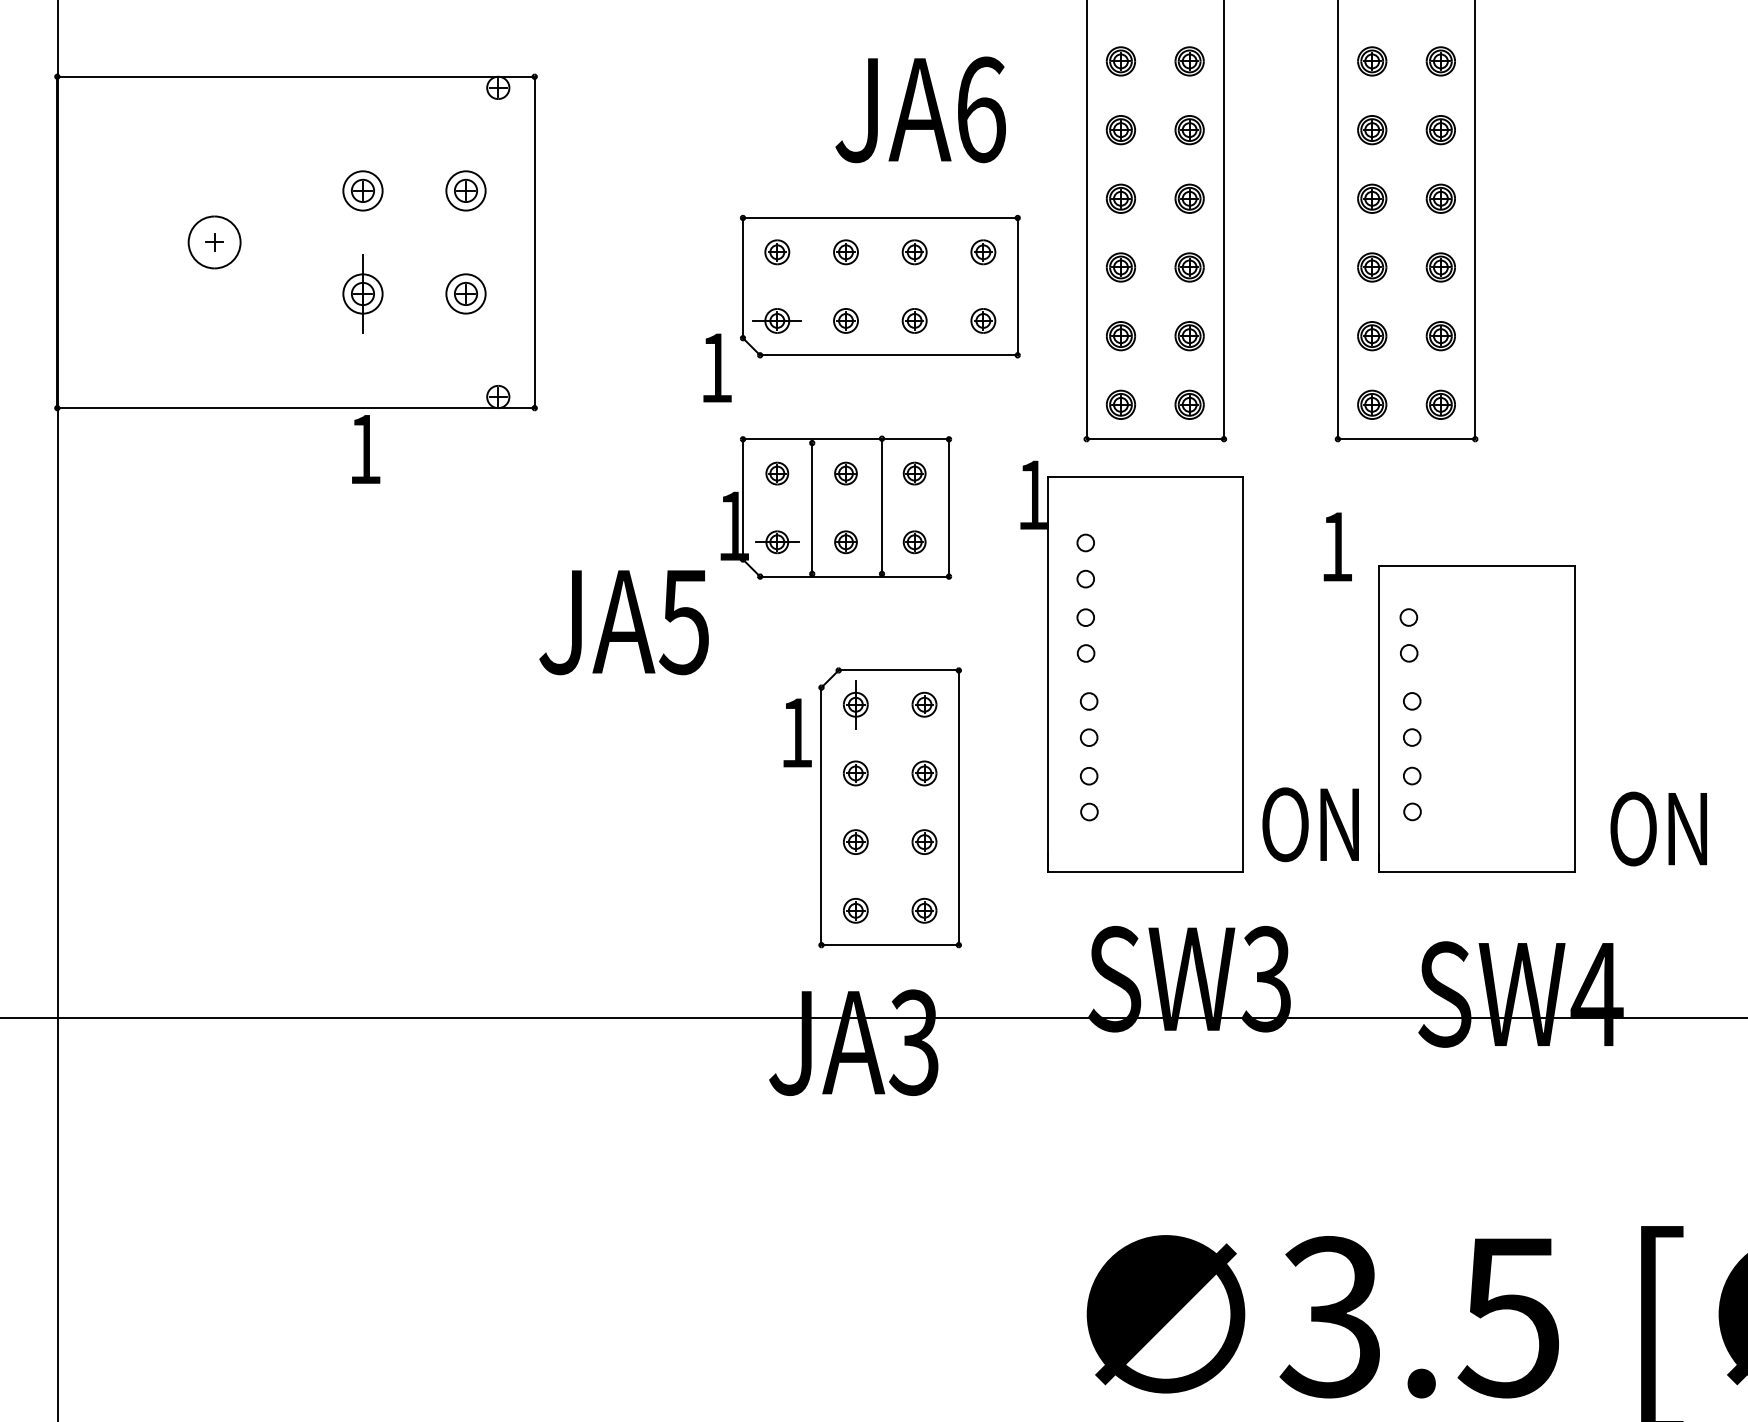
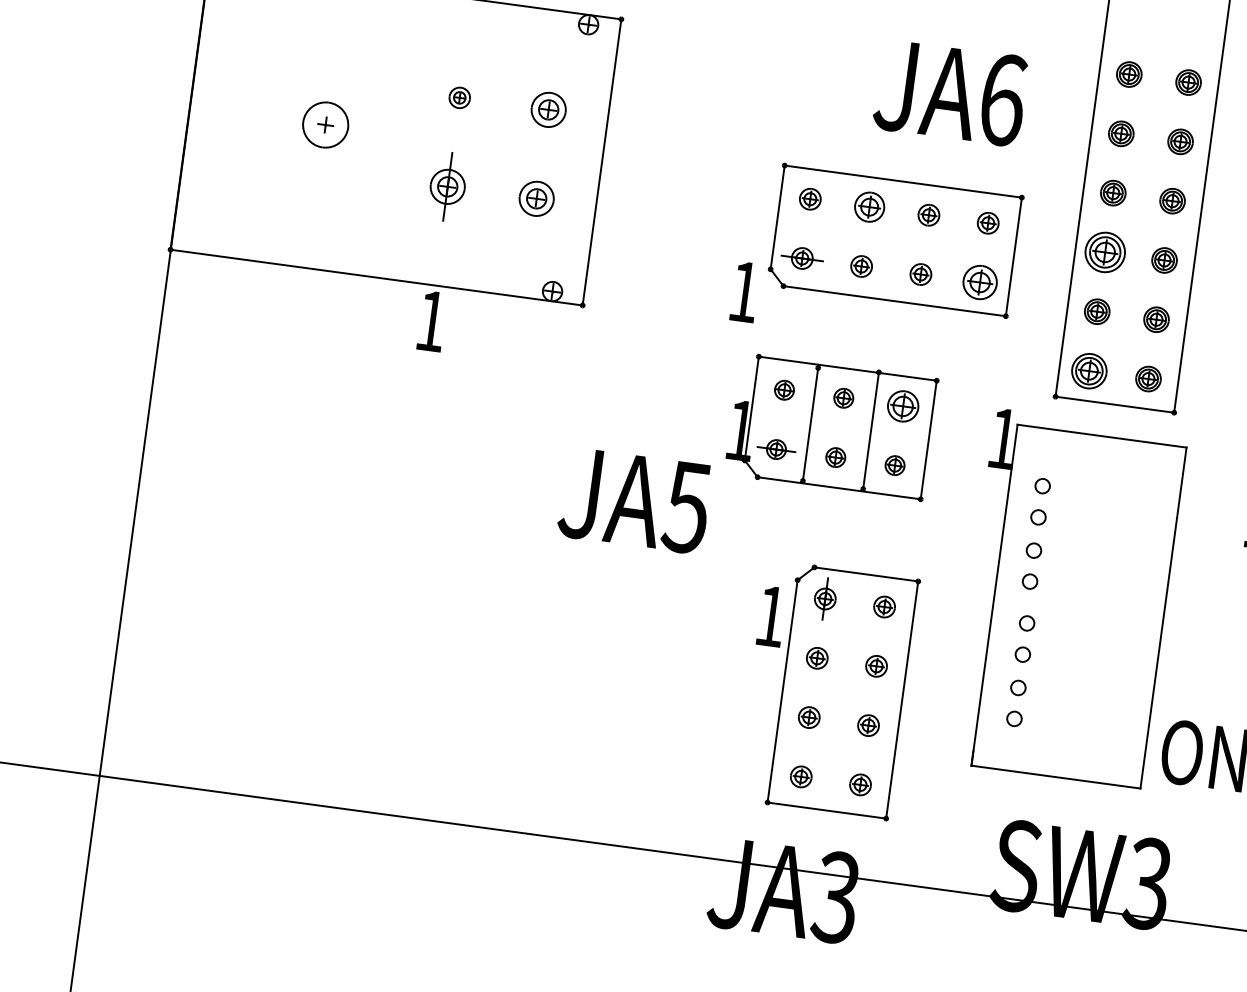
part: (362, 190) -> (459, 97), size x0.6
part: (845, 252) -> (869, 207), size x1.4
part: (1120, 267) -> (1104, 252), size x1.6
part: (983, 320) -> (980, 282), size x1.6
part: (1120, 404) -> (1088, 370), size x1.4
part: (914, 473) -> (902, 406), size x1.6

